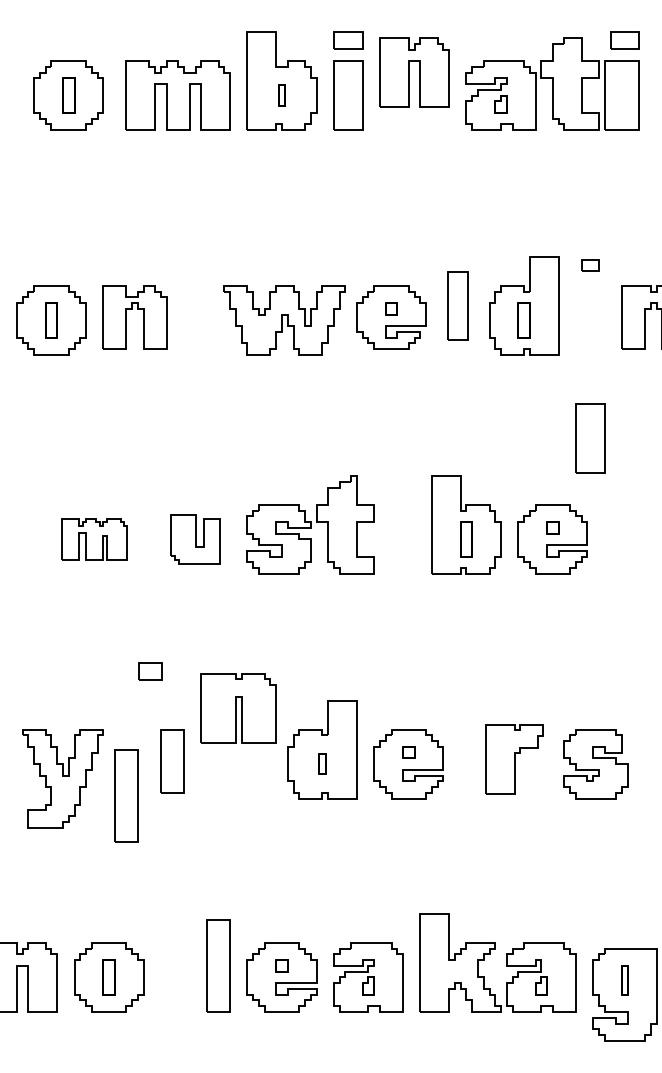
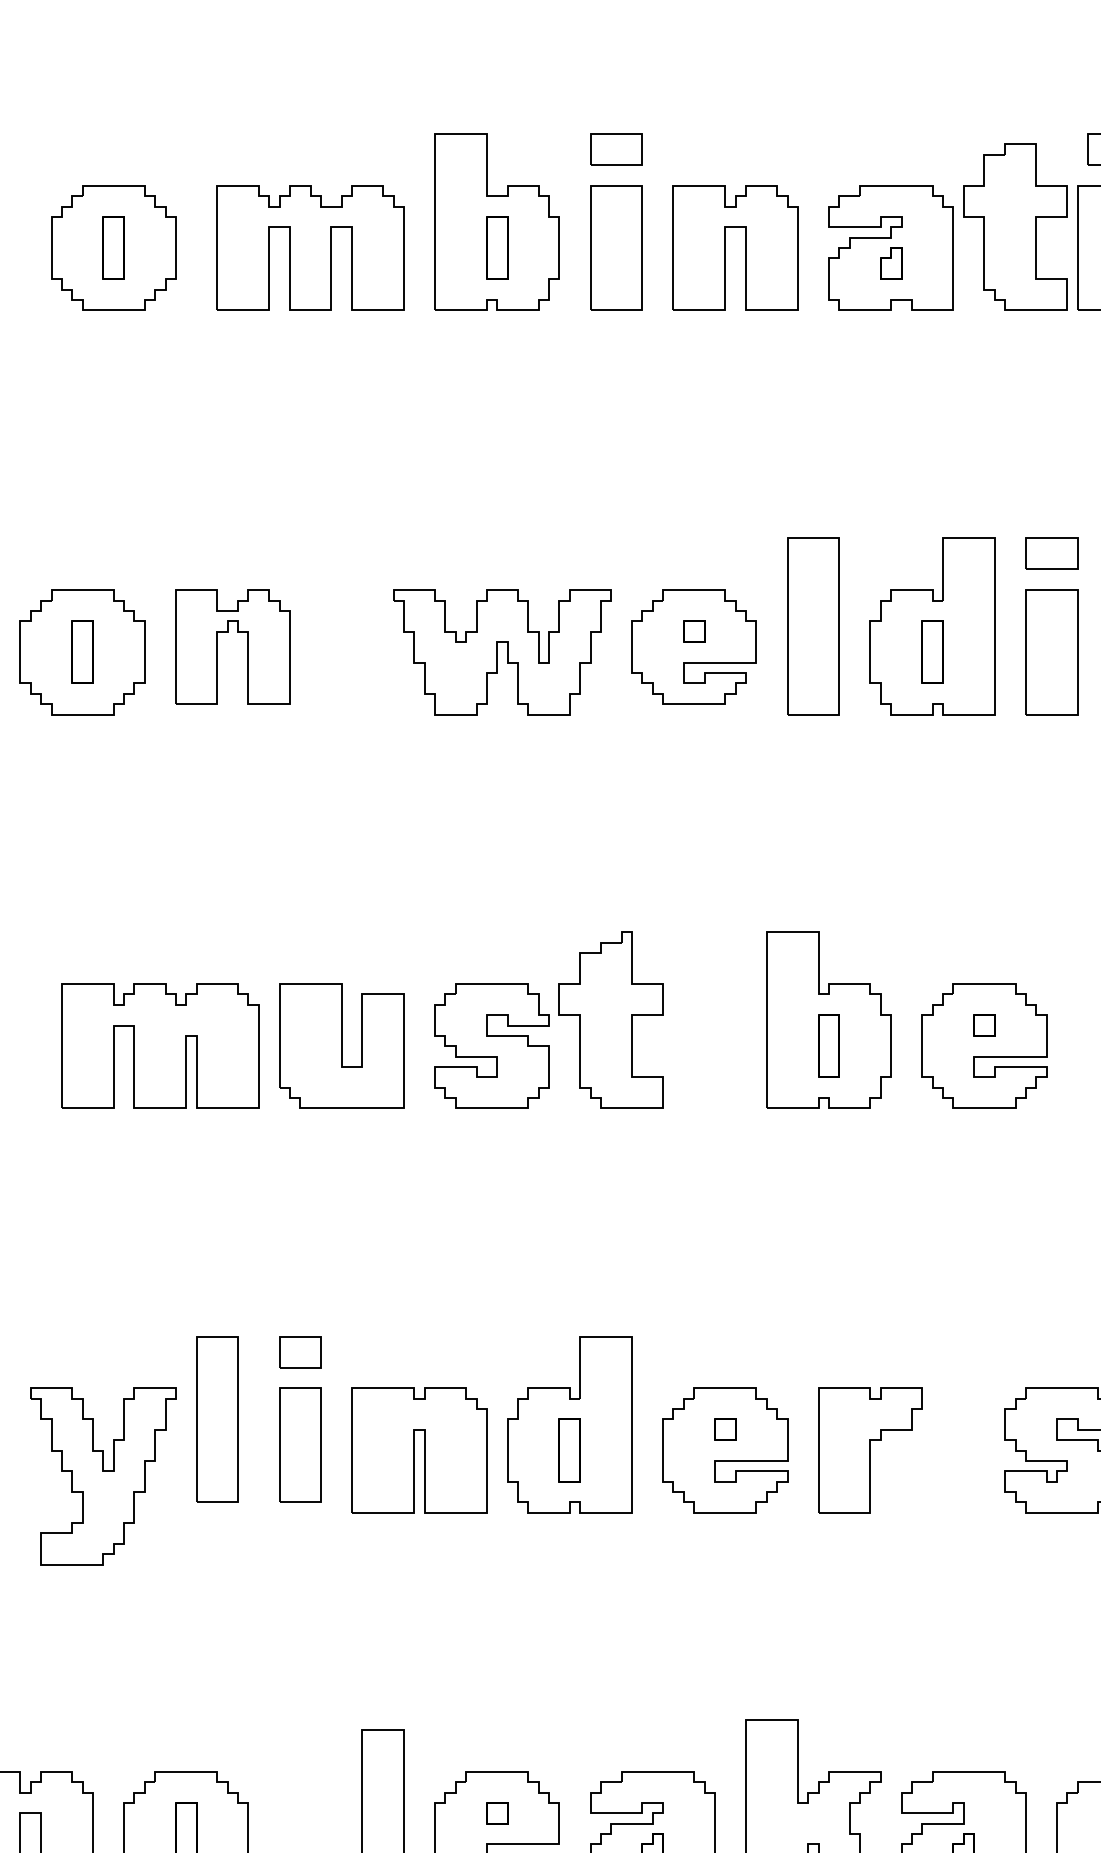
part: (414, 72) -> (735, 247), moved
part: (281, 95) -> (496, 247), size x1.67
part: (590, 265) -> (1052, 553), size x1.67
part: (457, 305) -> (812, 625), size x1.43
part: (590, 438) -> (1052, 652), moved
part: (94, 539) -> (160, 1046), size x1.67
part: (195, 539) -> (341, 1046), size x1.43
part: (150, 671) -> (300, 1352), moved
part: (238, 708) -> (418, 1451), moved
part: (514, 759) -> (870, 1451), moved
part: (322, 763) -> (570, 1449), size x1.67
part: (126, 795) -> (217, 1418), moved

